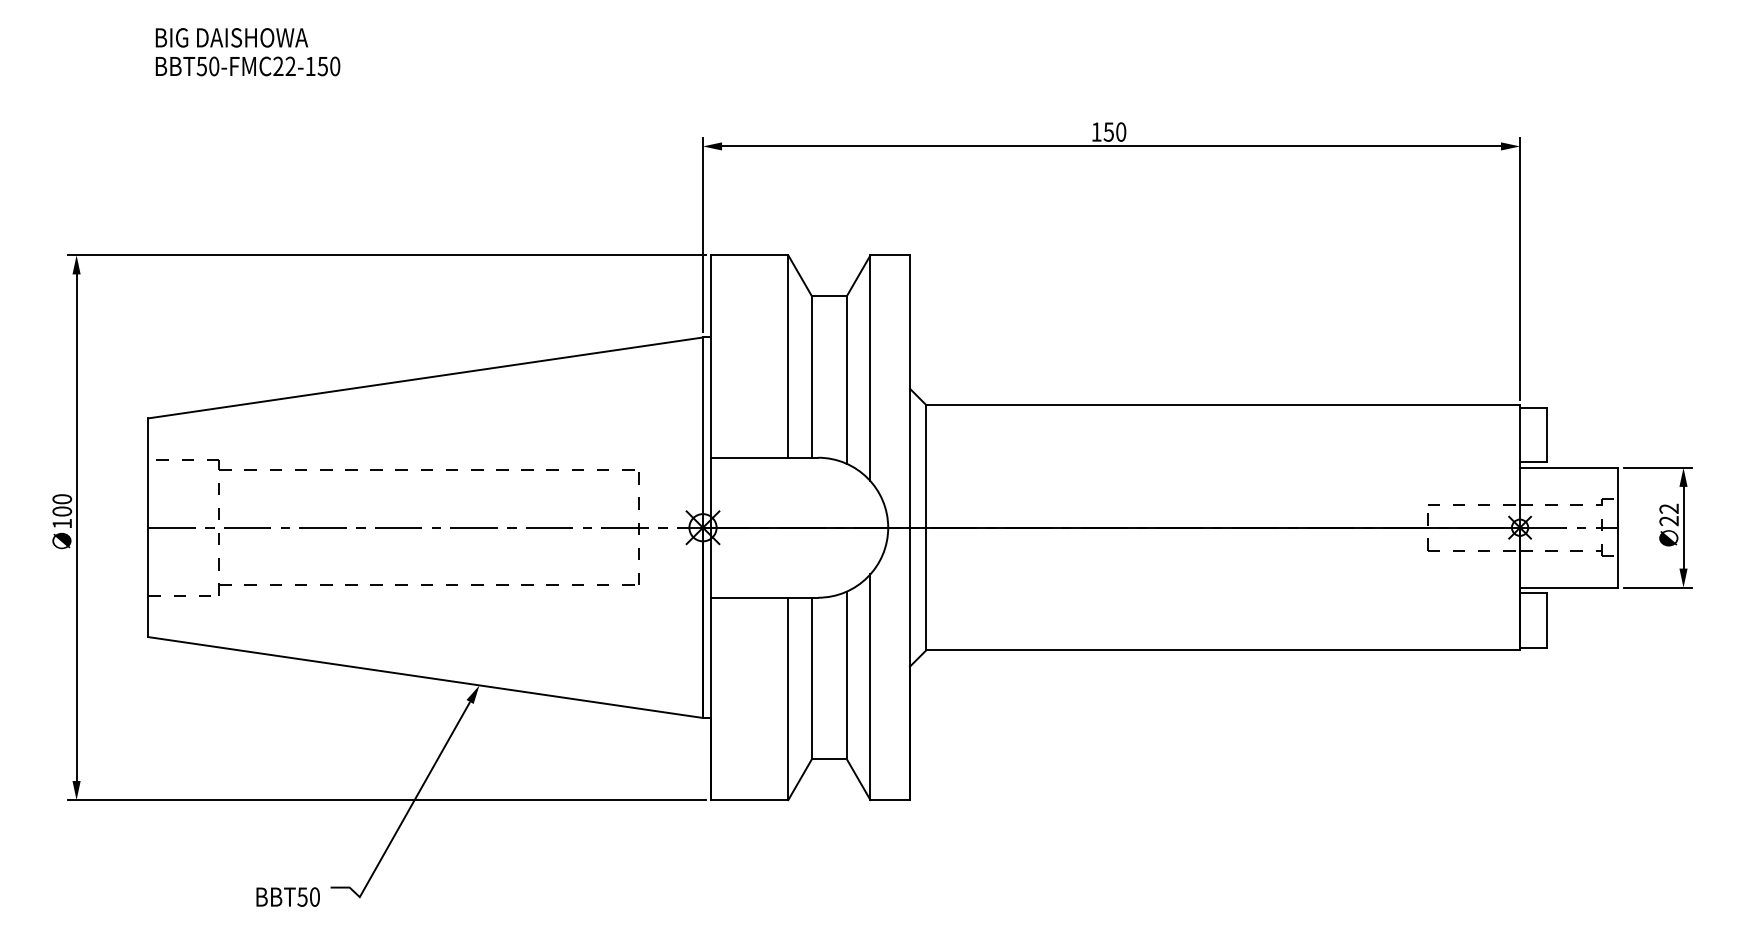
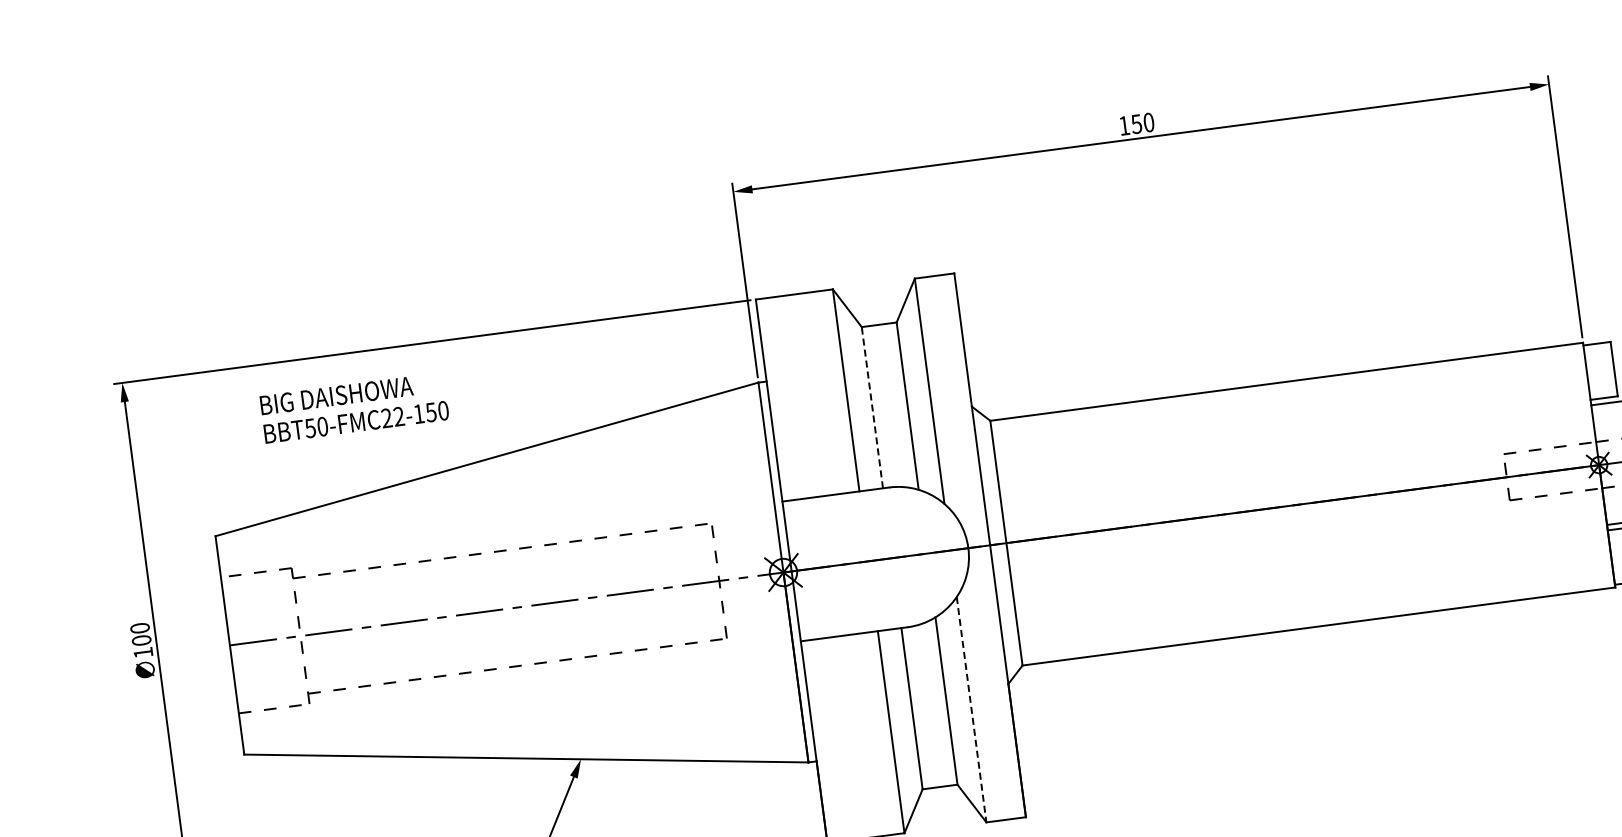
text: (247, 52) -> (354, 408), moved
line: (811, 376) -> (871, 407), solid -> dashed
line: (870, 687) -> (971, 709), solid -> dashed

